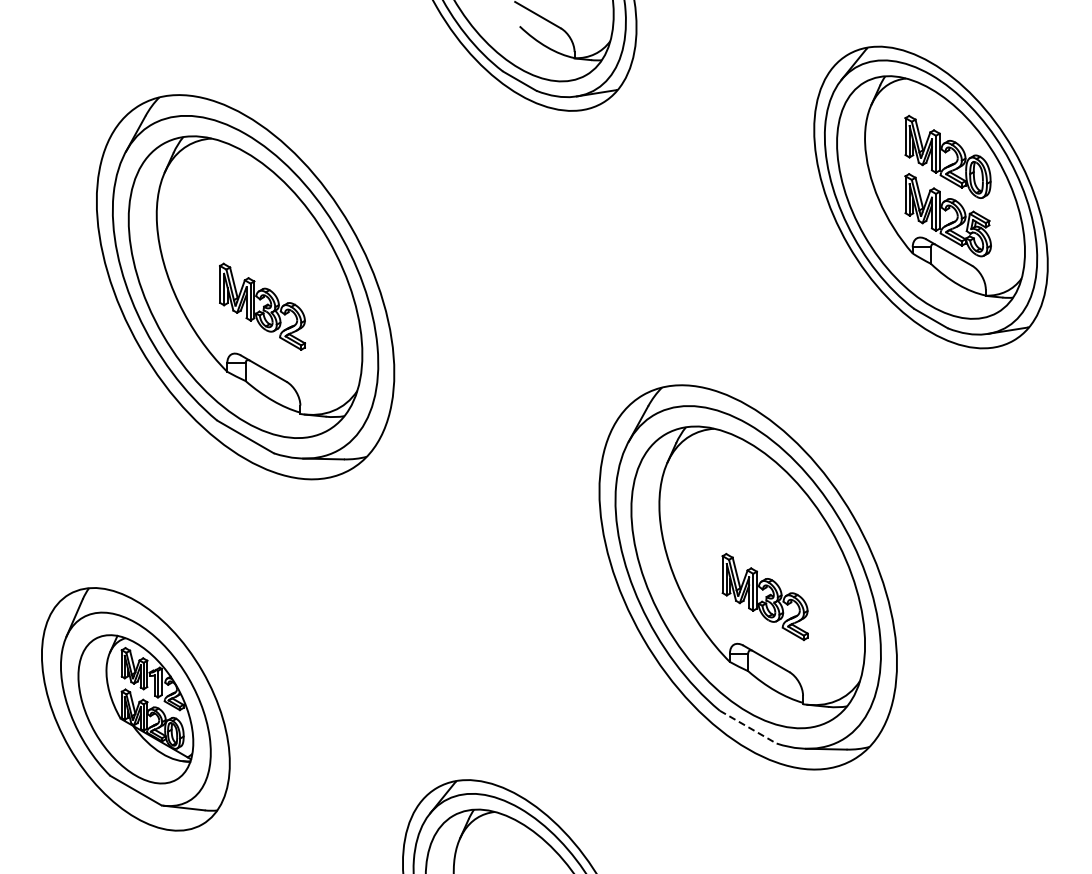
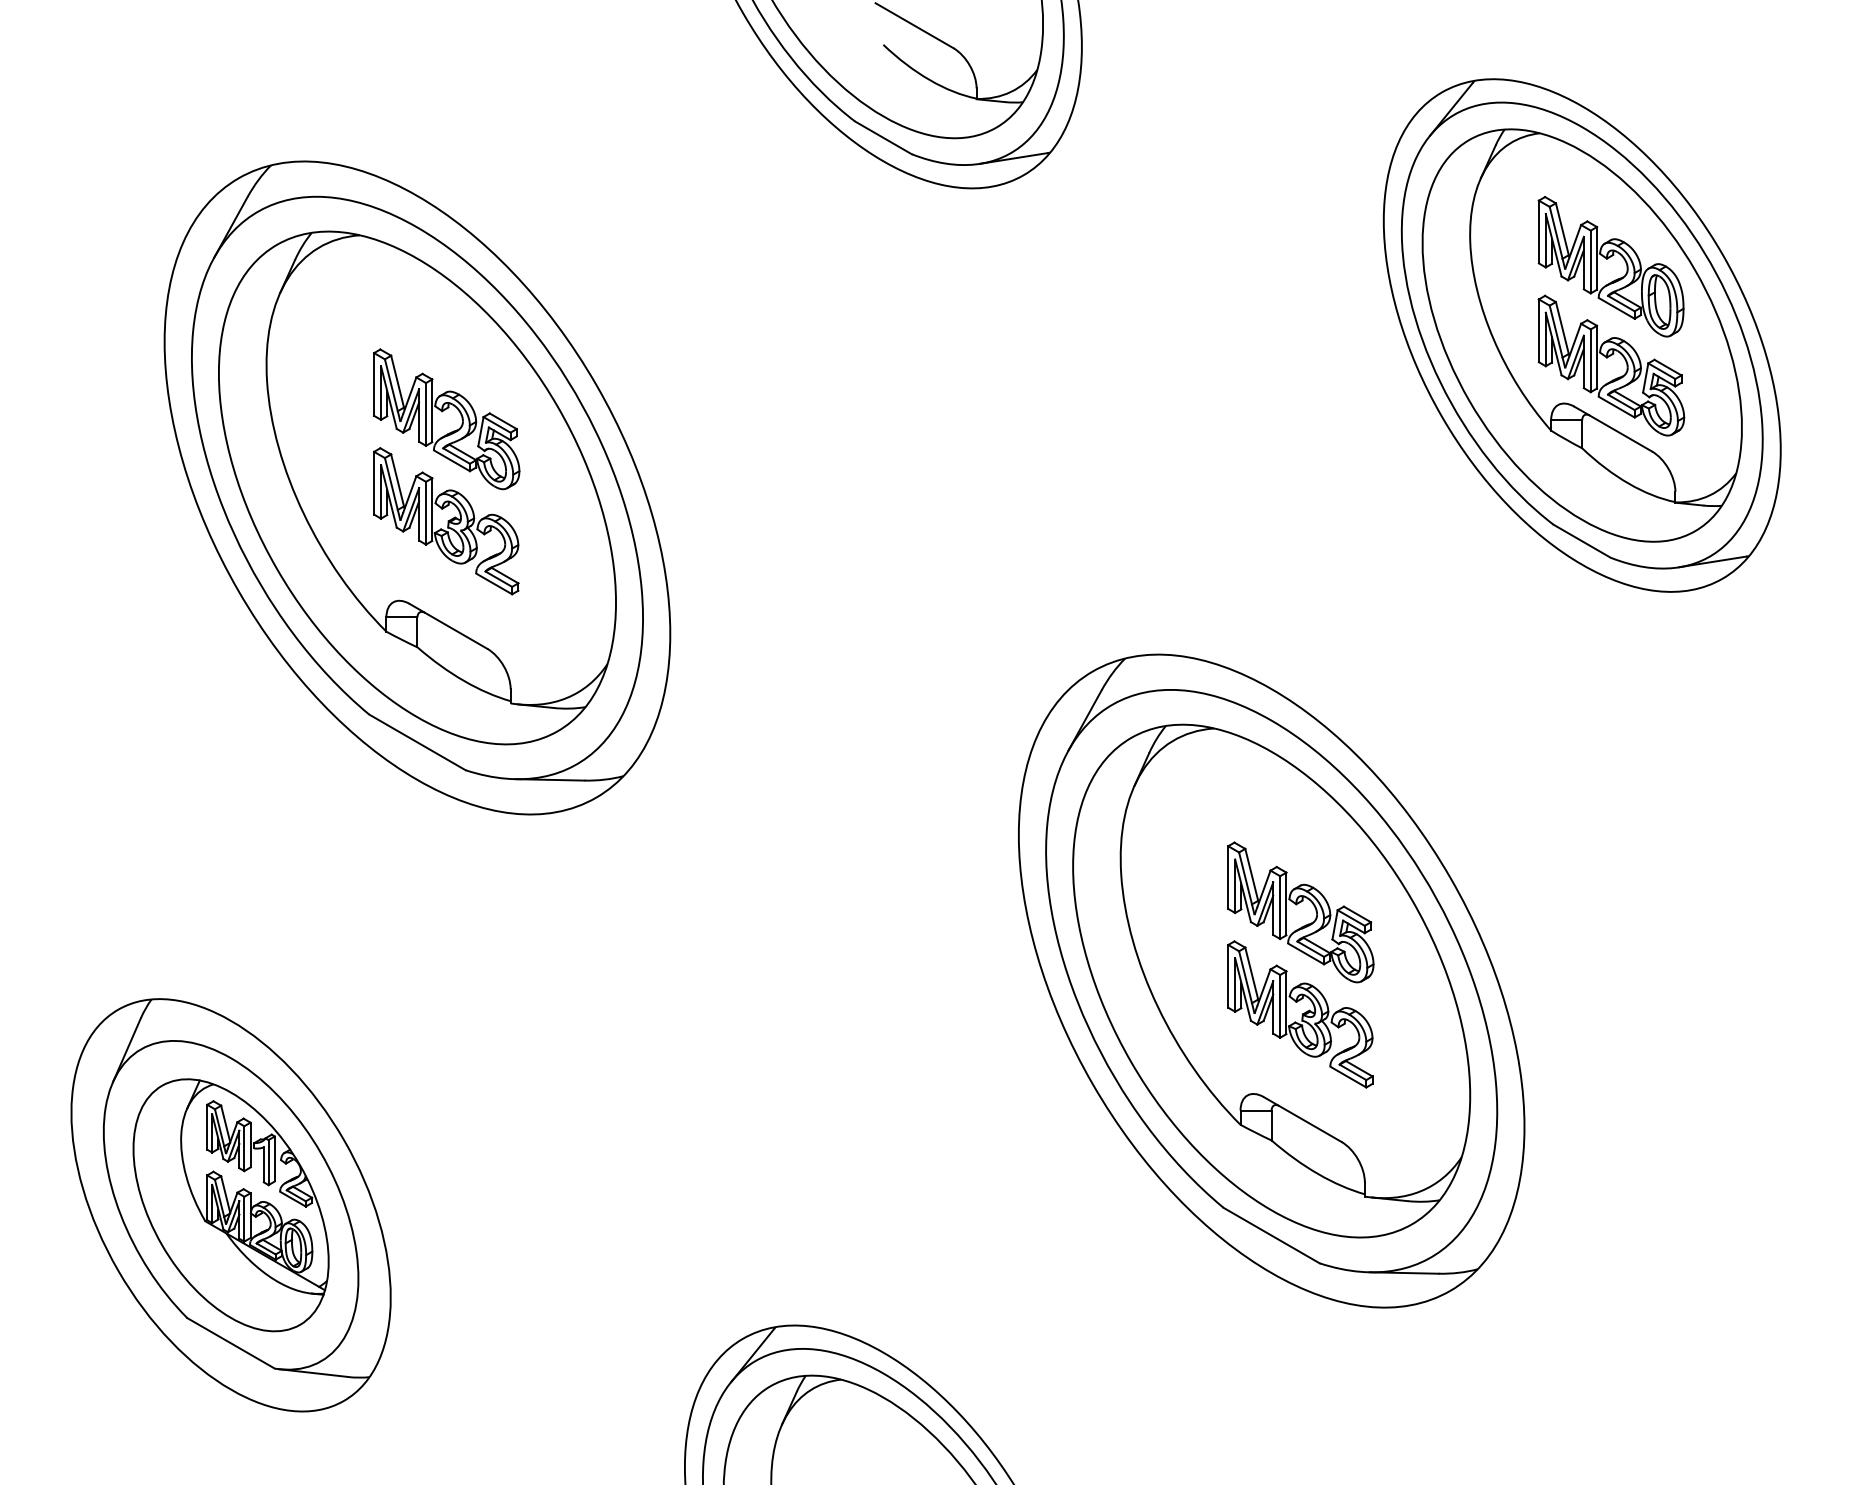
part: (262, 246) -> (446, 418), added
part: (765, 536) -> (1300, 911), added
line: (748, 727) -> (1272, 1236), dashed -> solid

